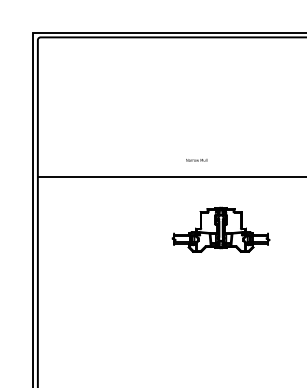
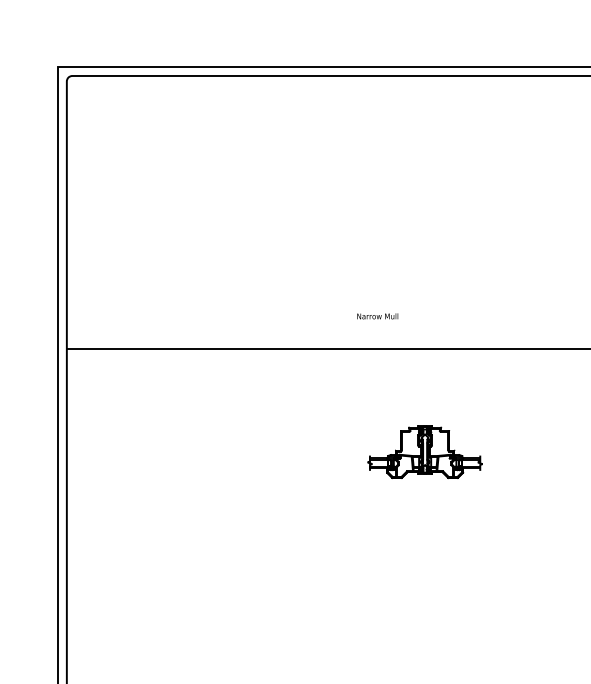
part: (220, 229) -> (424, 451), size x0.6

